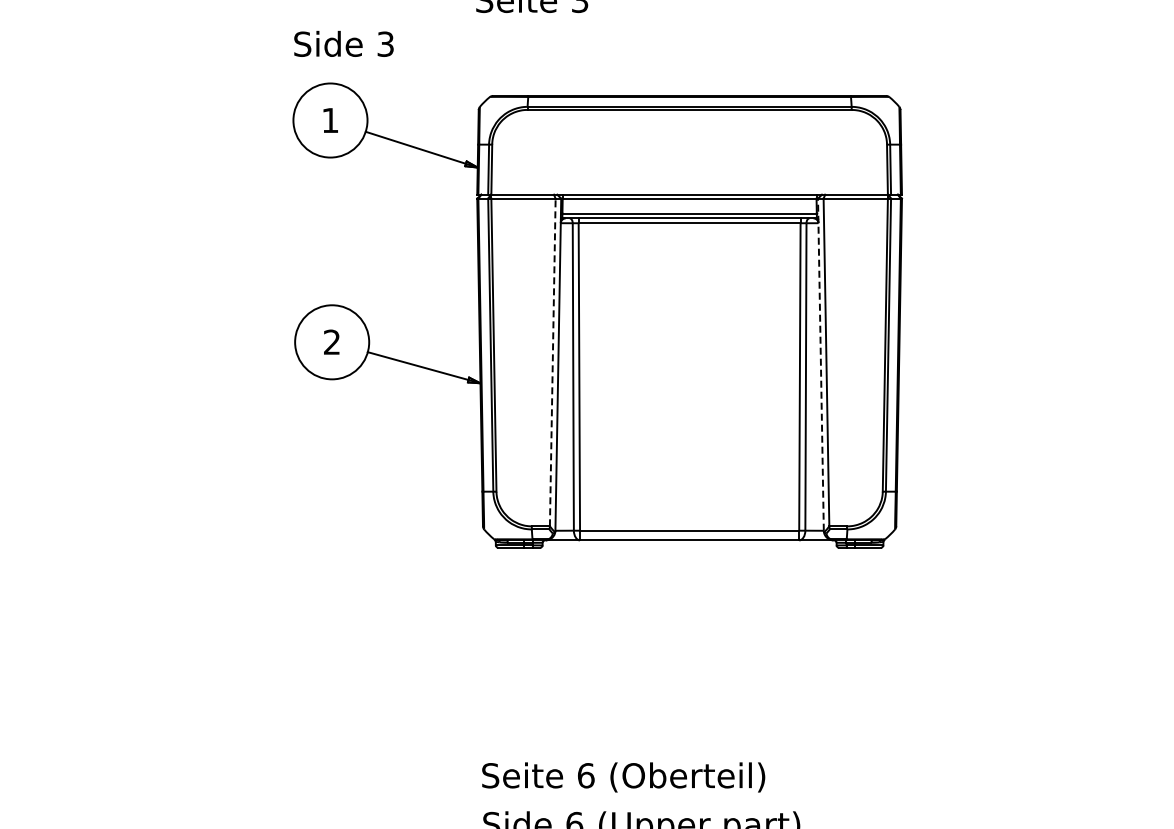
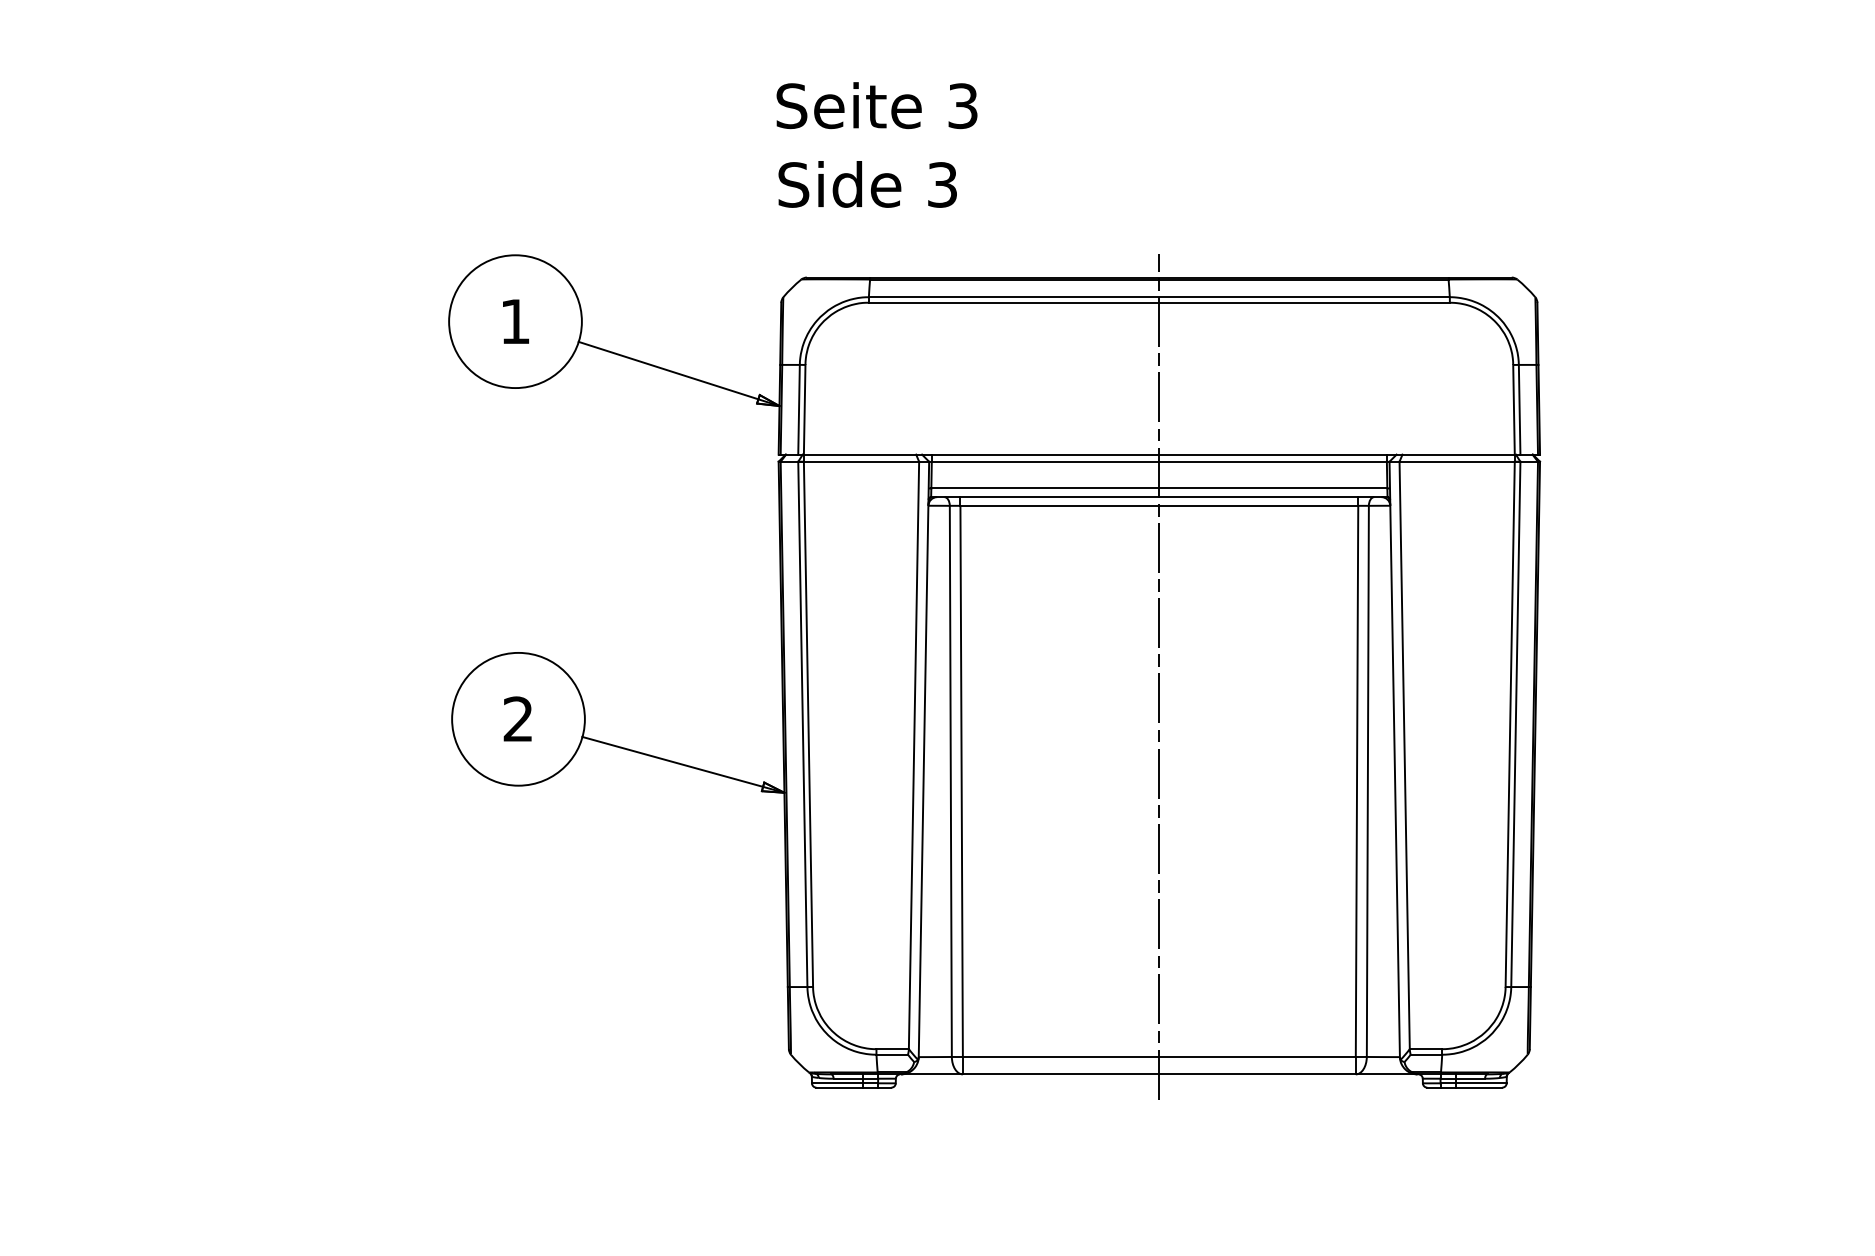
text: (343, 43) -> (866, 183), moved
line: (689, 318) -> (1159, 676), added
line: (552, 362) -> (913, 755), dashed -> solid
line: (820, 364) -> (1393, 759), dashed -> solid

